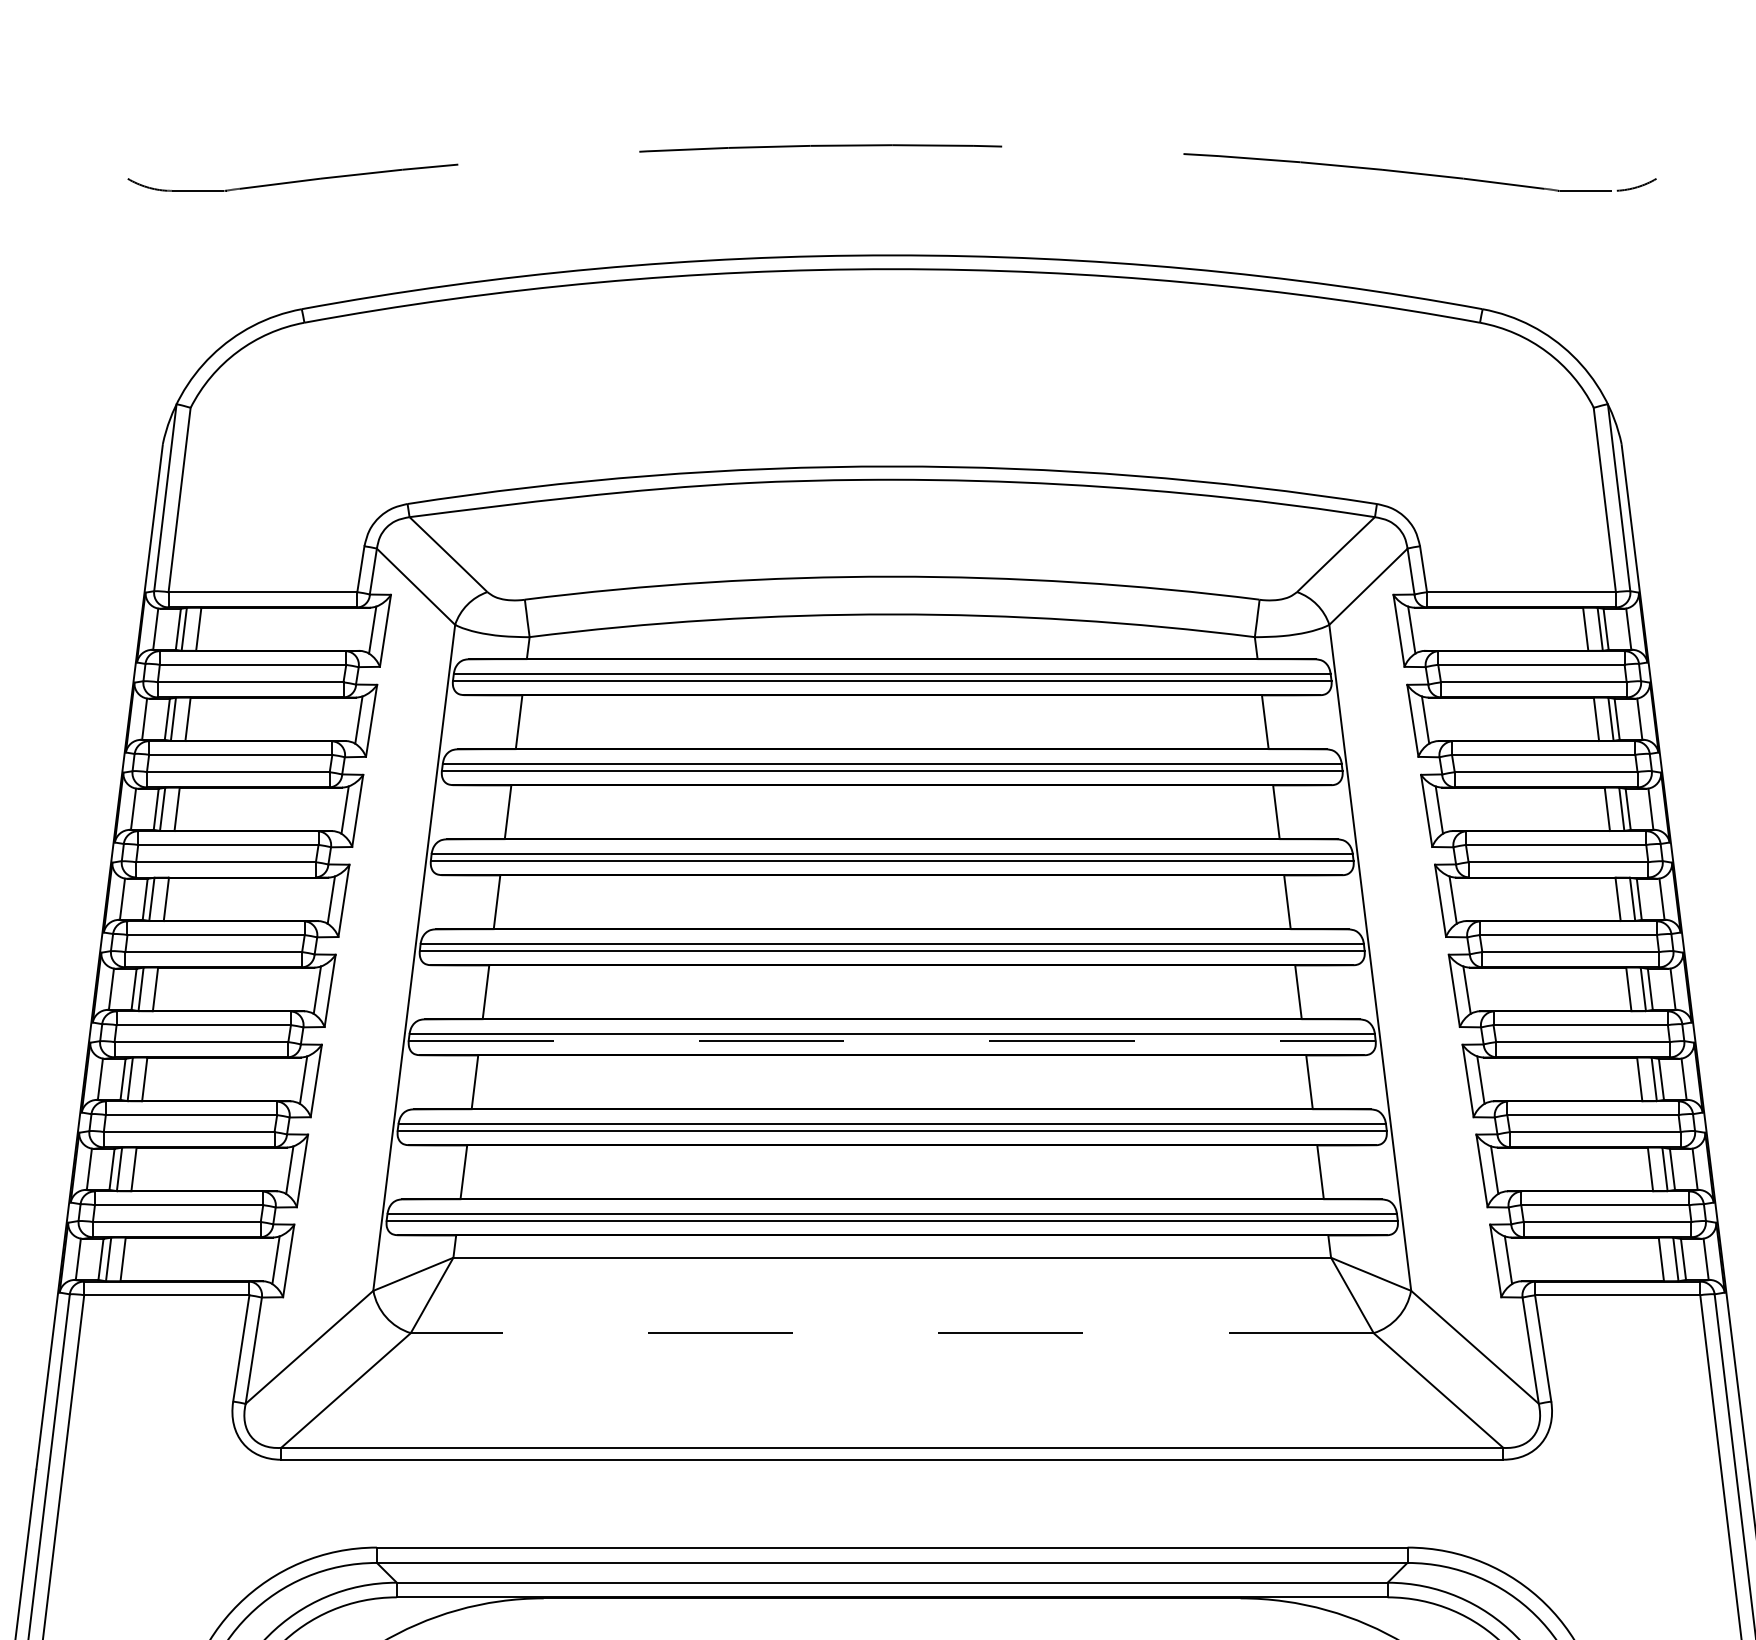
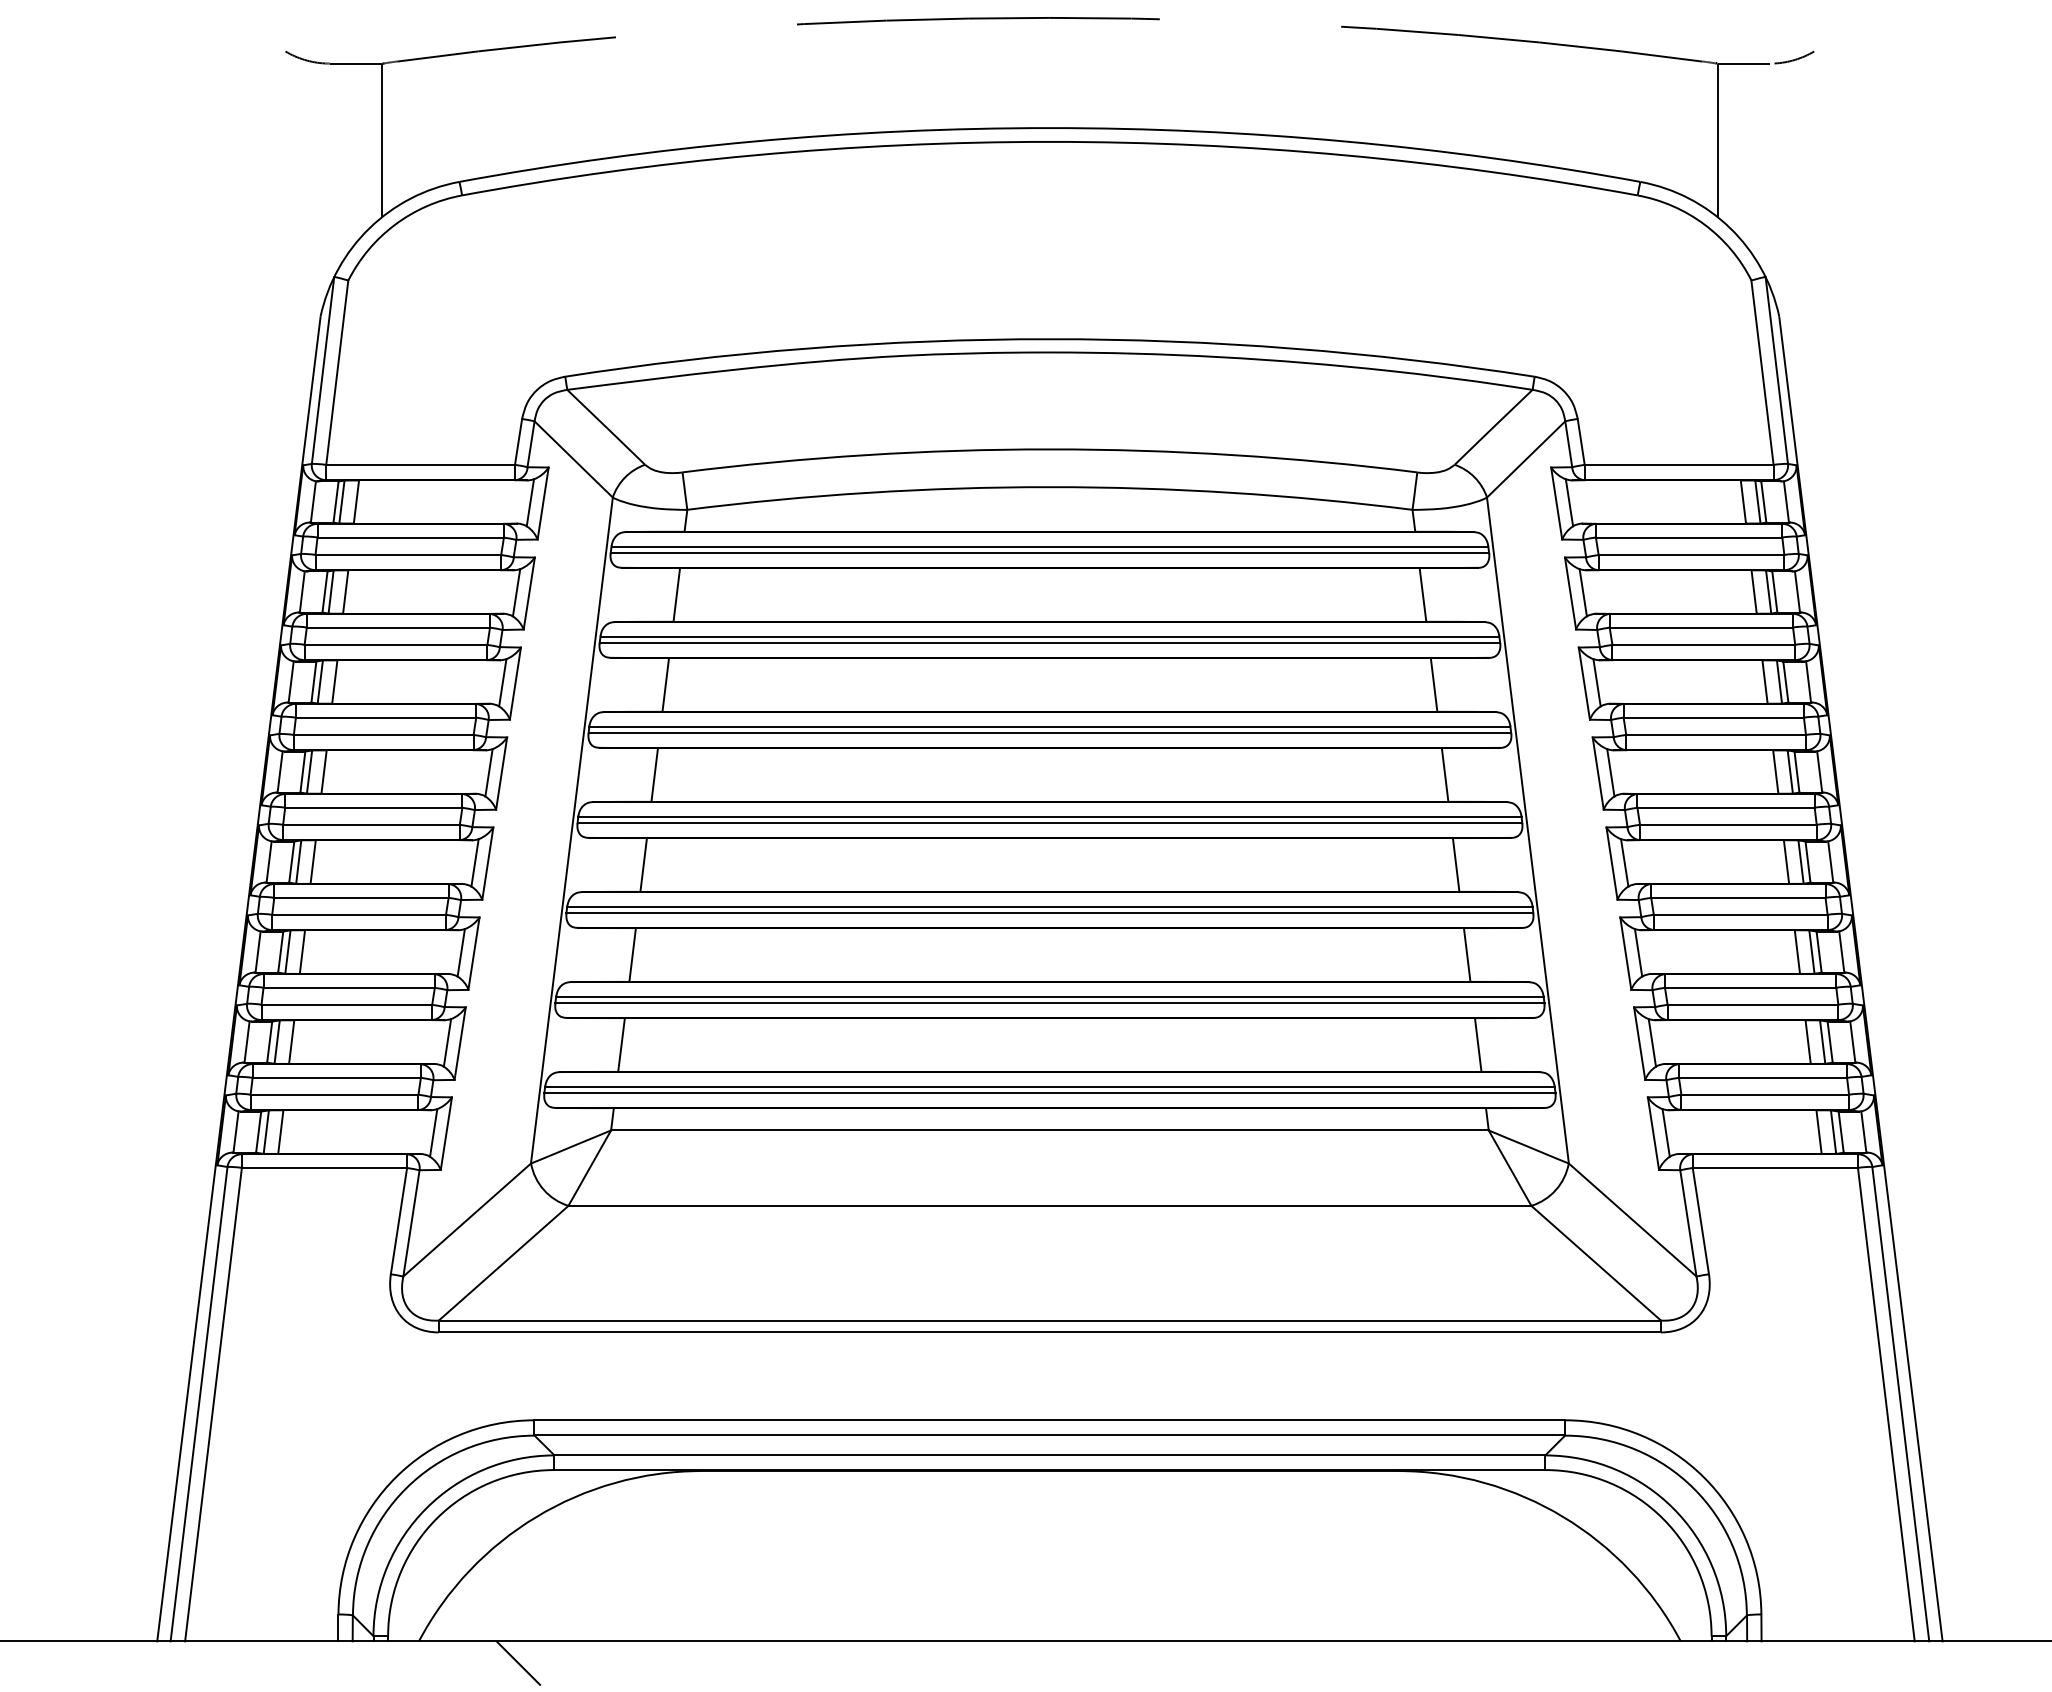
line: (224, 267) -> (382, 140), added
line: (1559, 267) -> (1717, 140), added
line: (892, 1040) -> (1050, 913), dashed -> solid
line: (891, 1332) -> (1049, 1205), dashed -> solid

